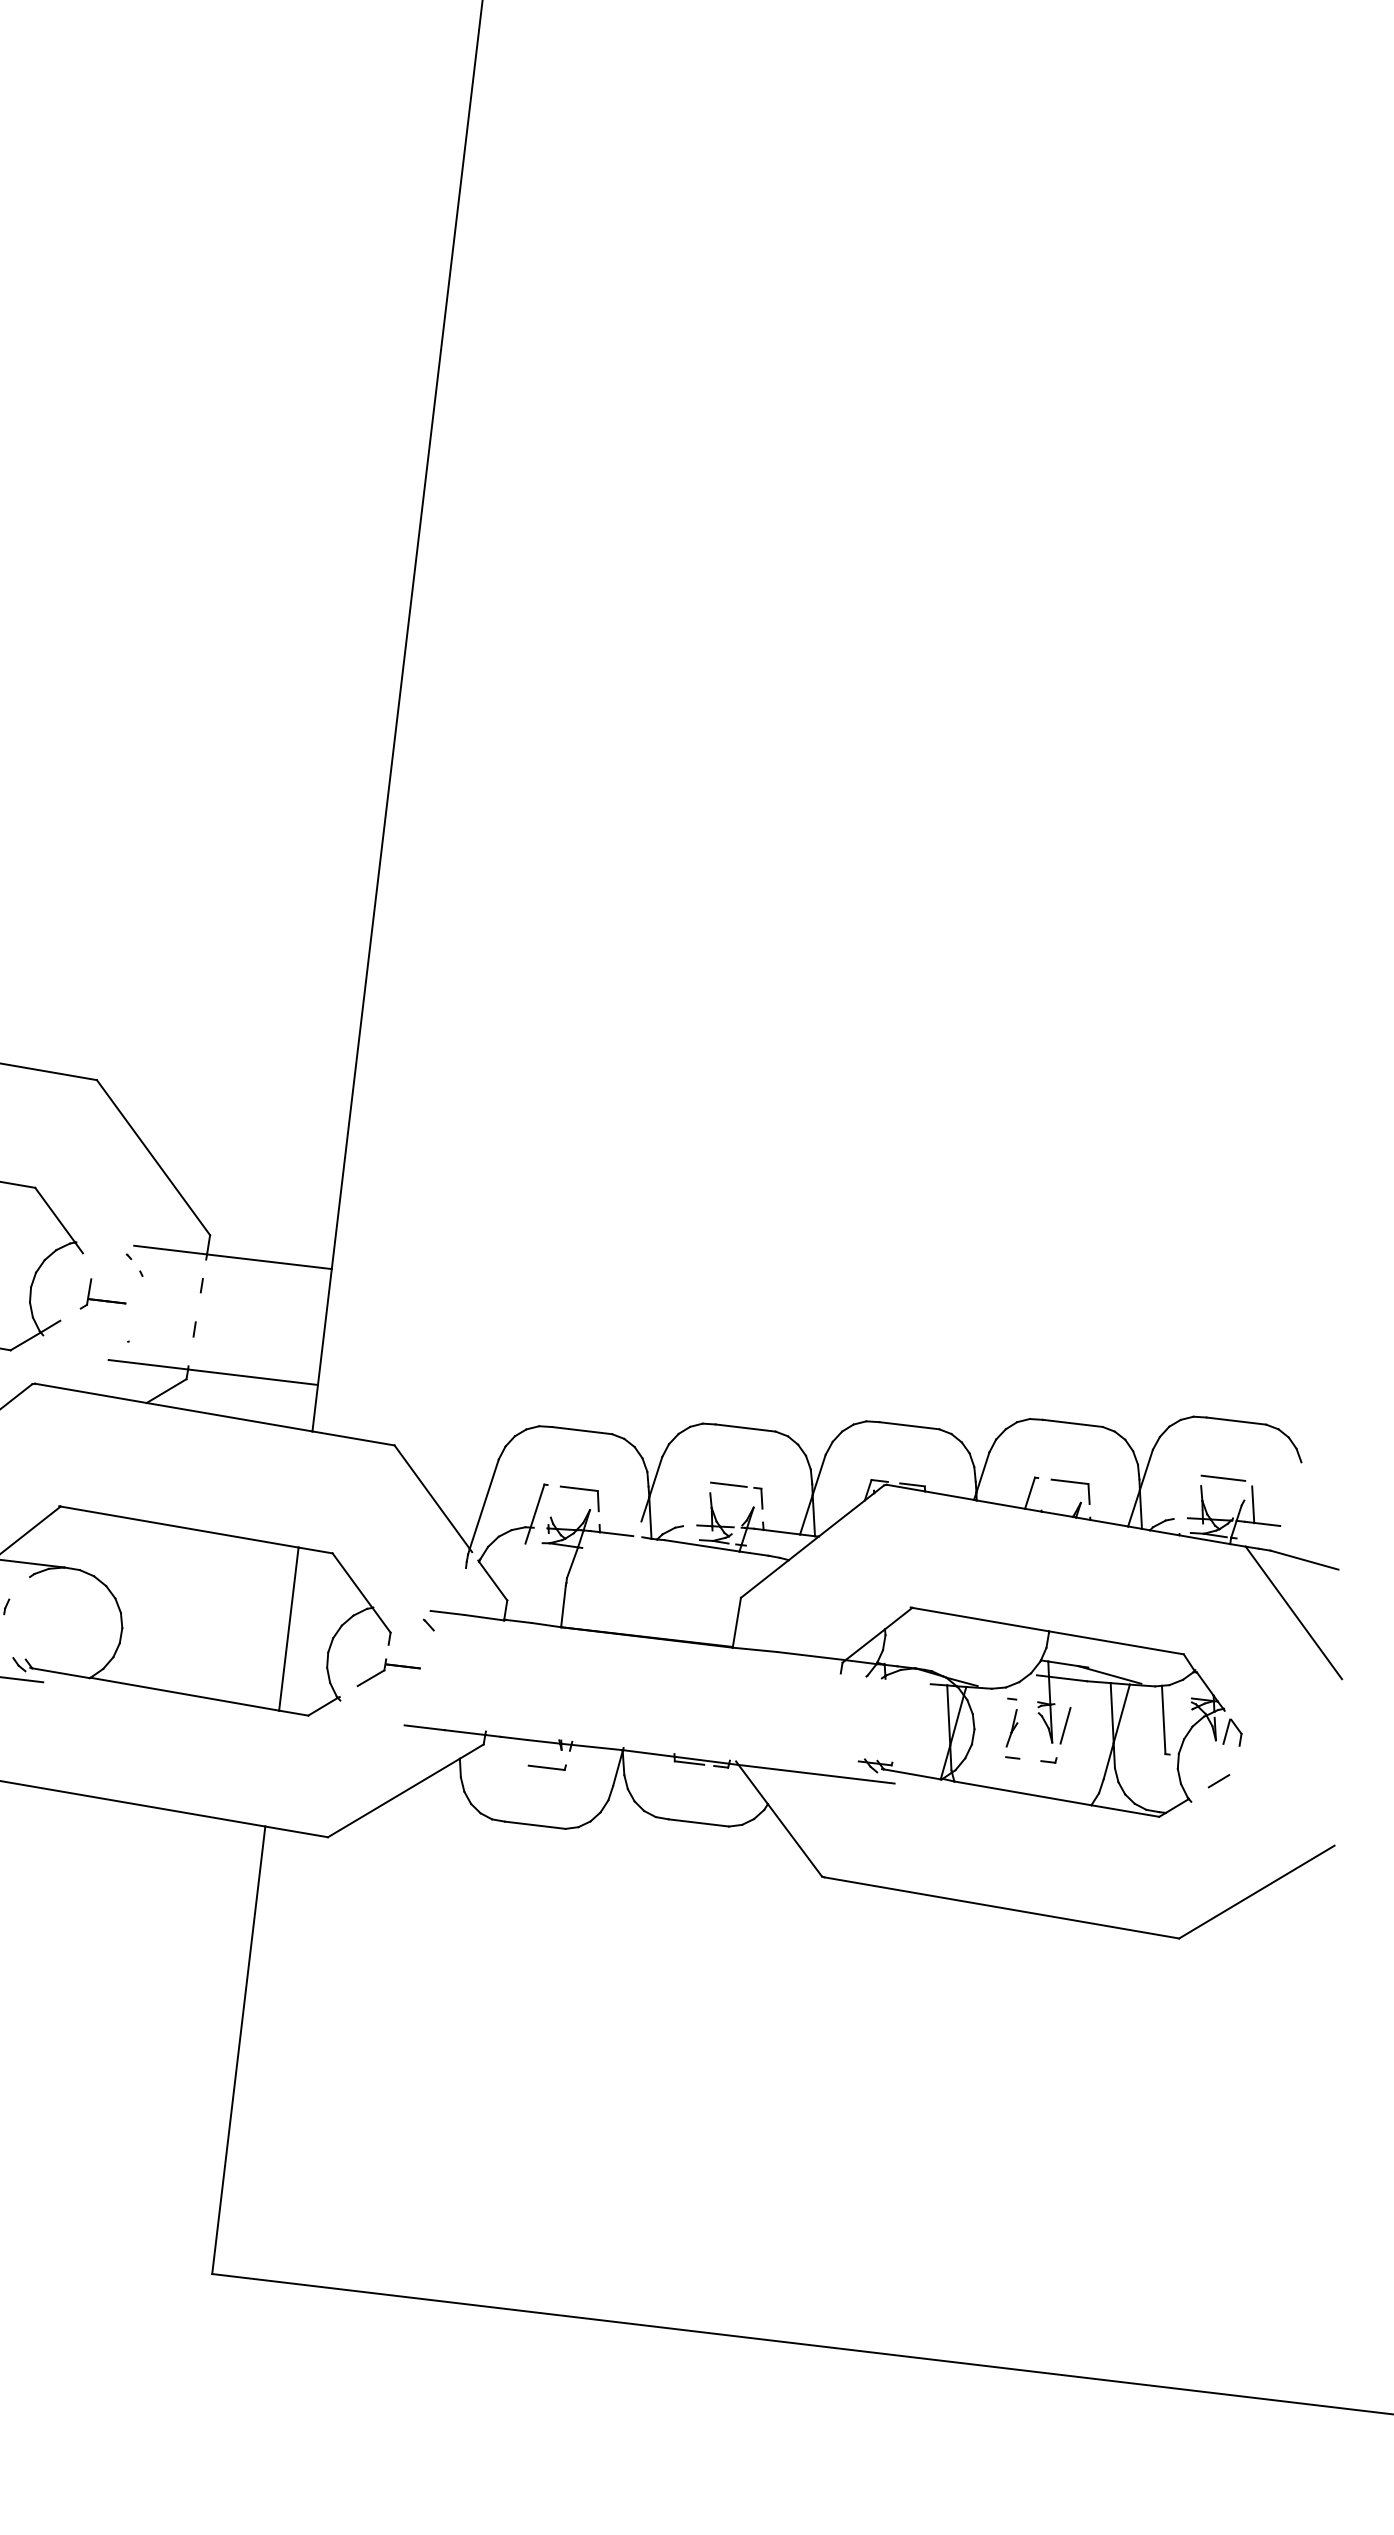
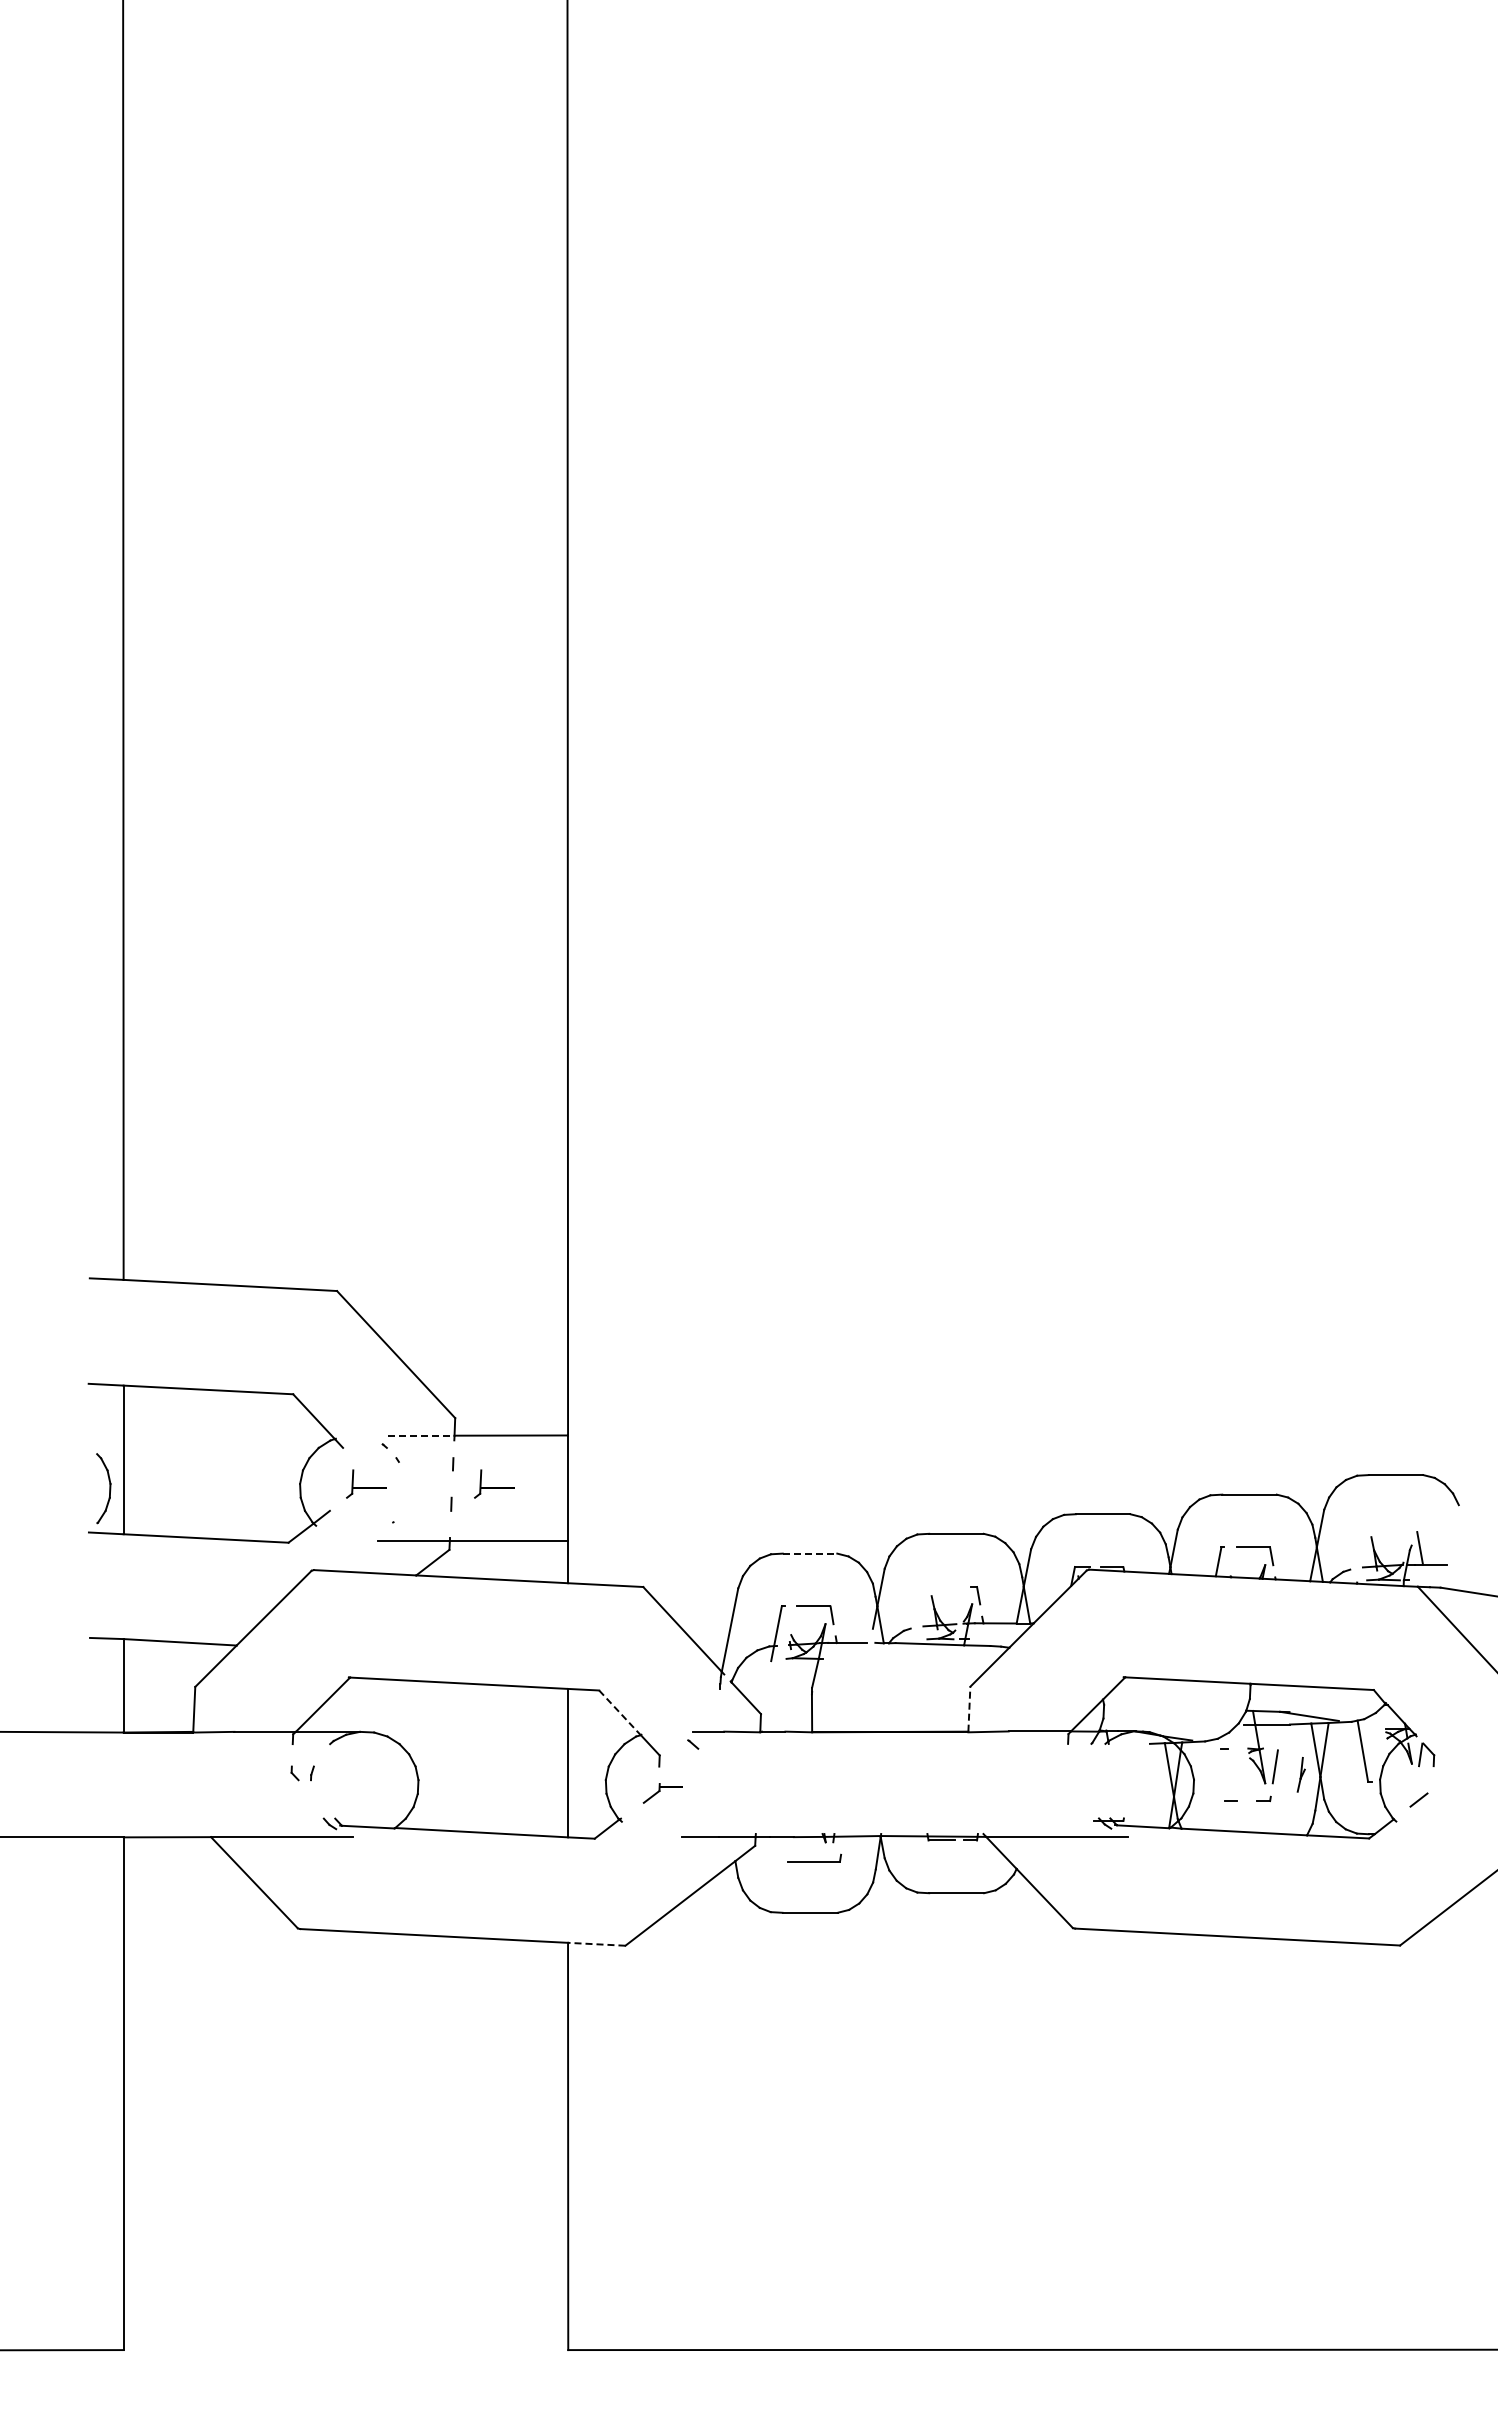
line: (170, 1249) -> (421, 1435), solid -> dashed
part: (244, 1312) -> (494, 1483), added
line: (582, 1430) -> (810, 1553), solid -> dashed
line: (1223, 1477) -> (1390, 1527), removed
line: (728, 1484) -> (947, 1586), removed
line: (353, 1580) -> (620, 1712), solid -> dashed
line: (737, 1621) -> (969, 1708), solid -> dashed
part: (388, 1674) -> (662, 1793), size x0.7
part: (1011, 1727) -> (1300, 1774), moved
part: (547, 1765) -> (814, 1857), size x1.6
line: (296, 1832) -> (596, 1944), solid -> dashed

